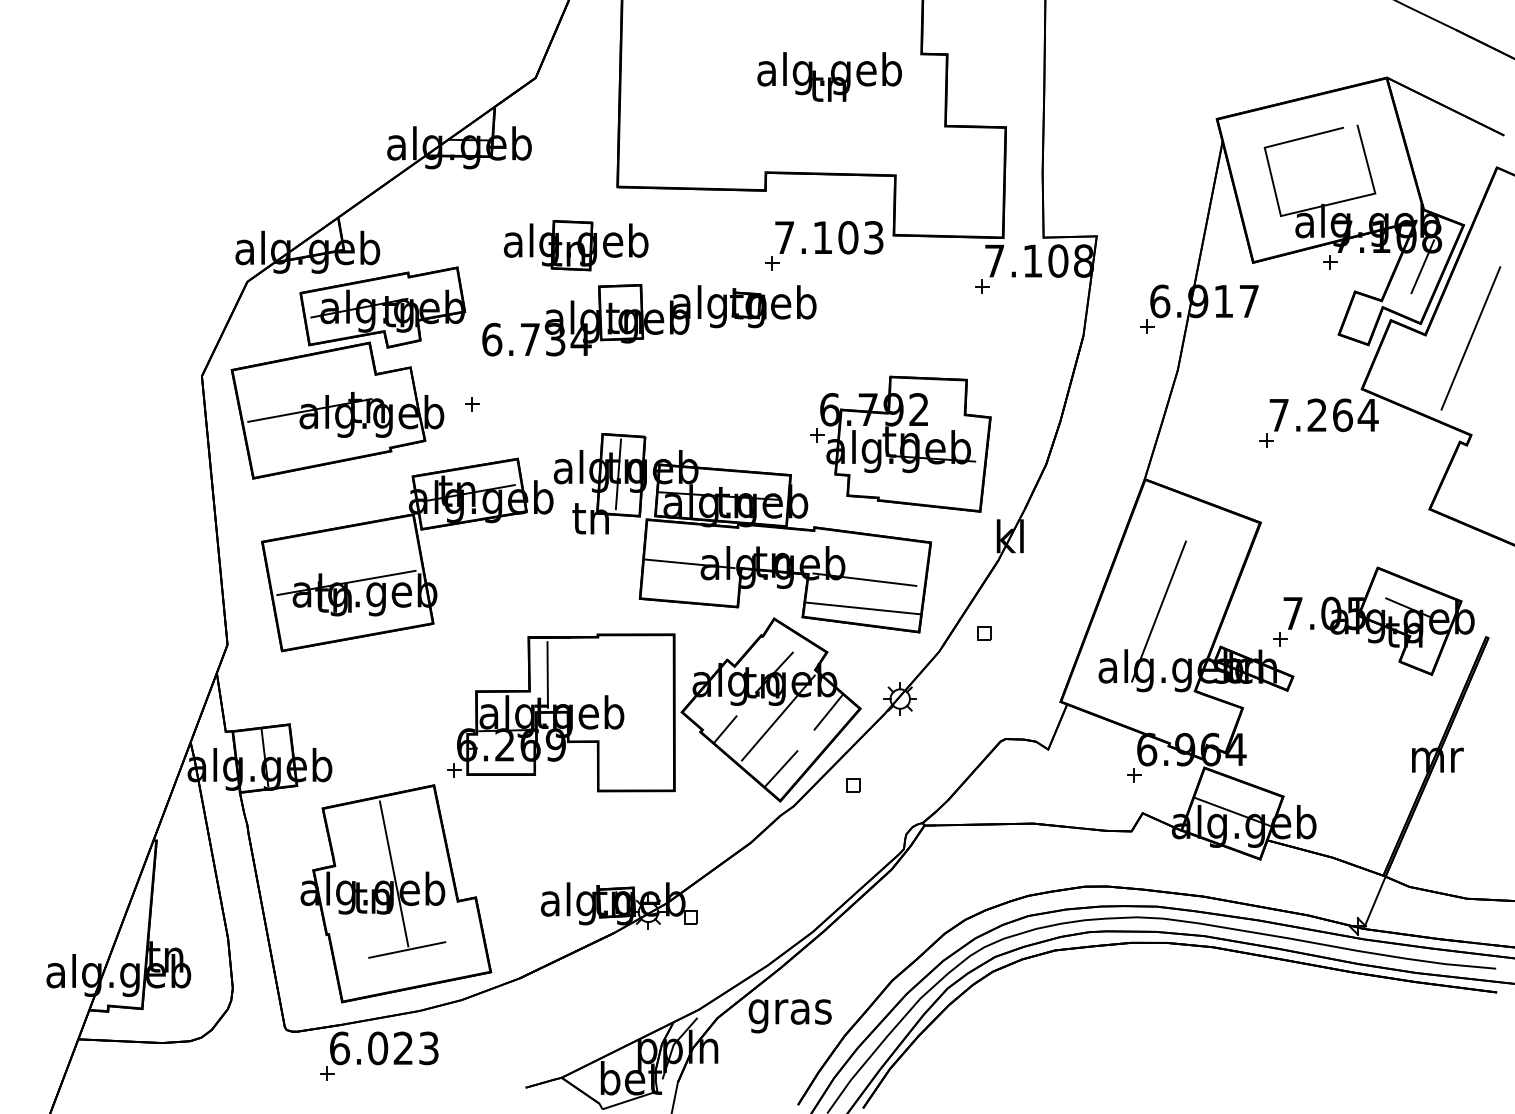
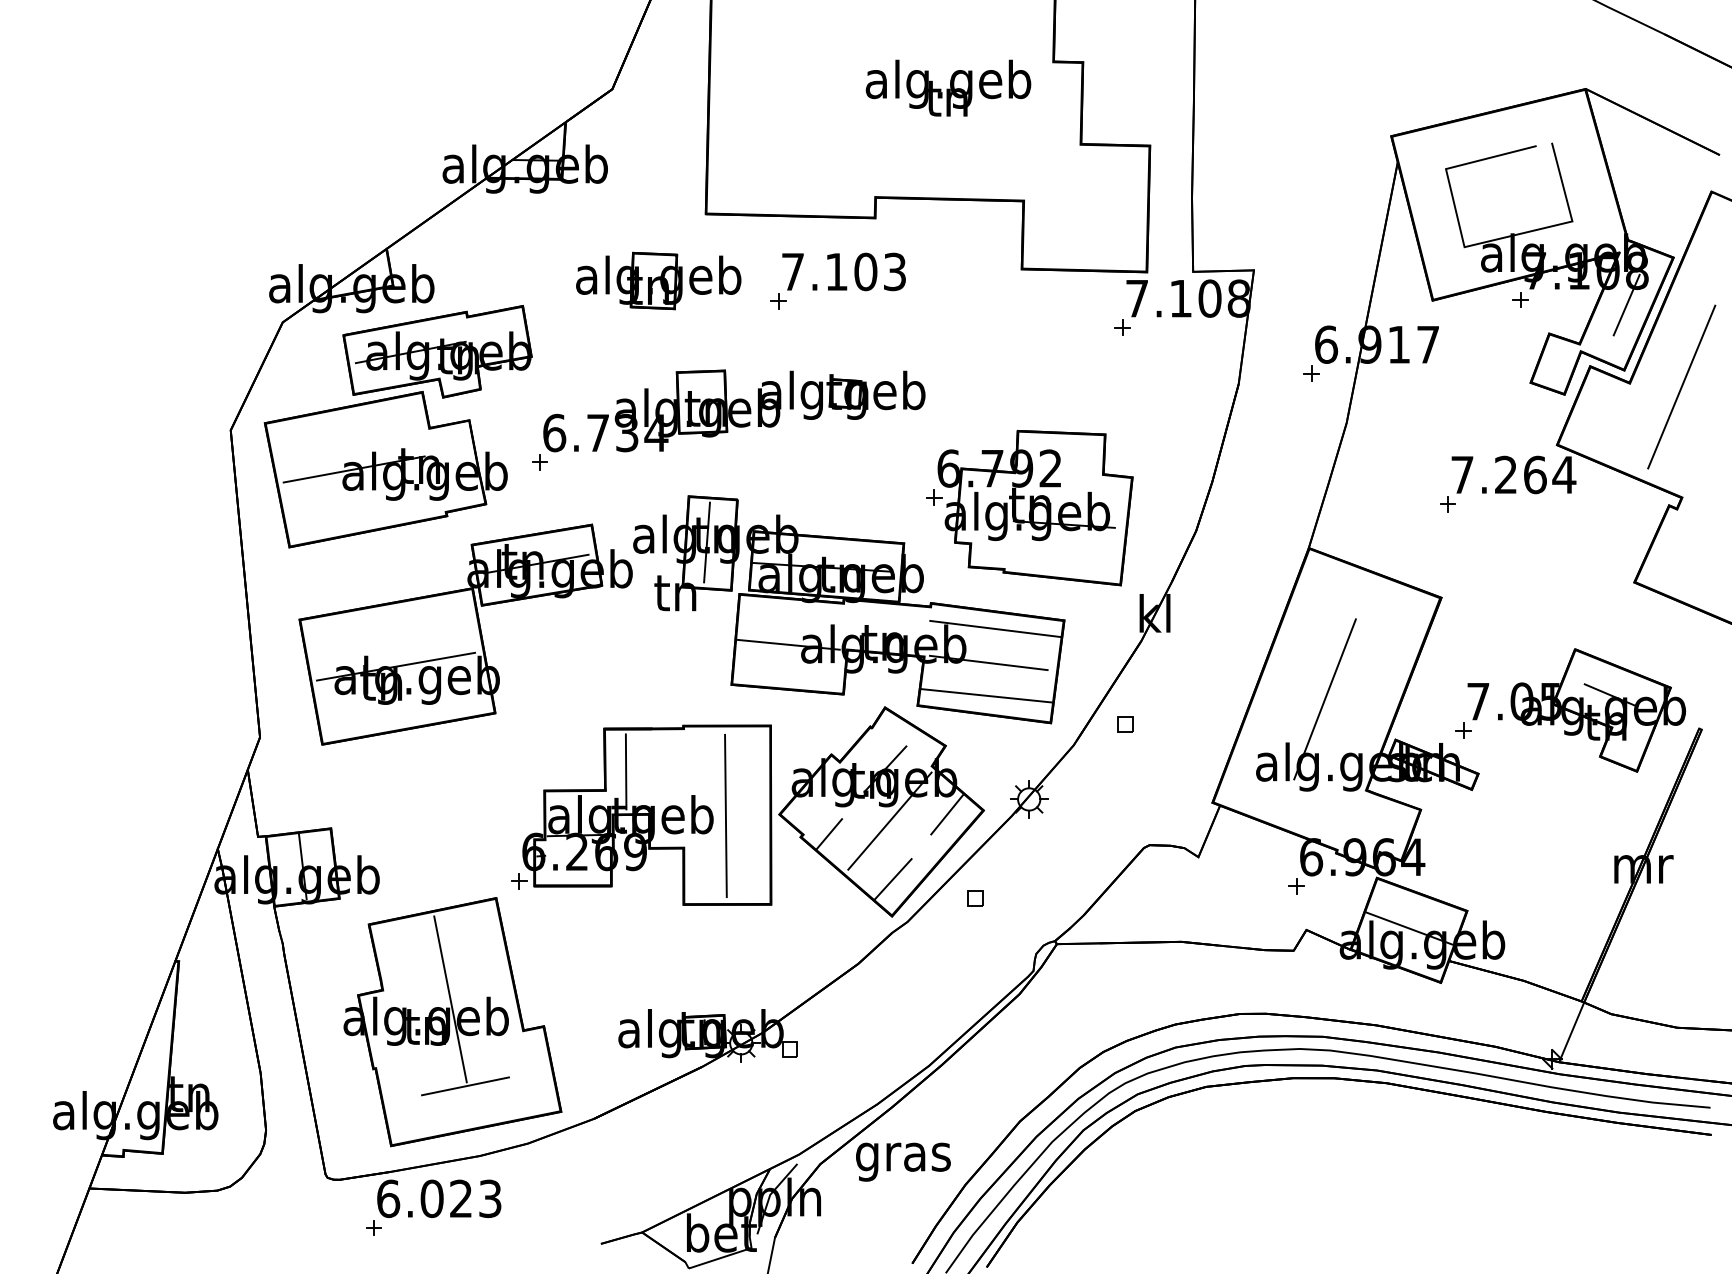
part: (824, 245) -> (838, 280), moved
part: (649, 320) -> (734, 411), moved
line: (870, 549) -> (995, 628), added
line: (634, 713) -> (725, 815), added

